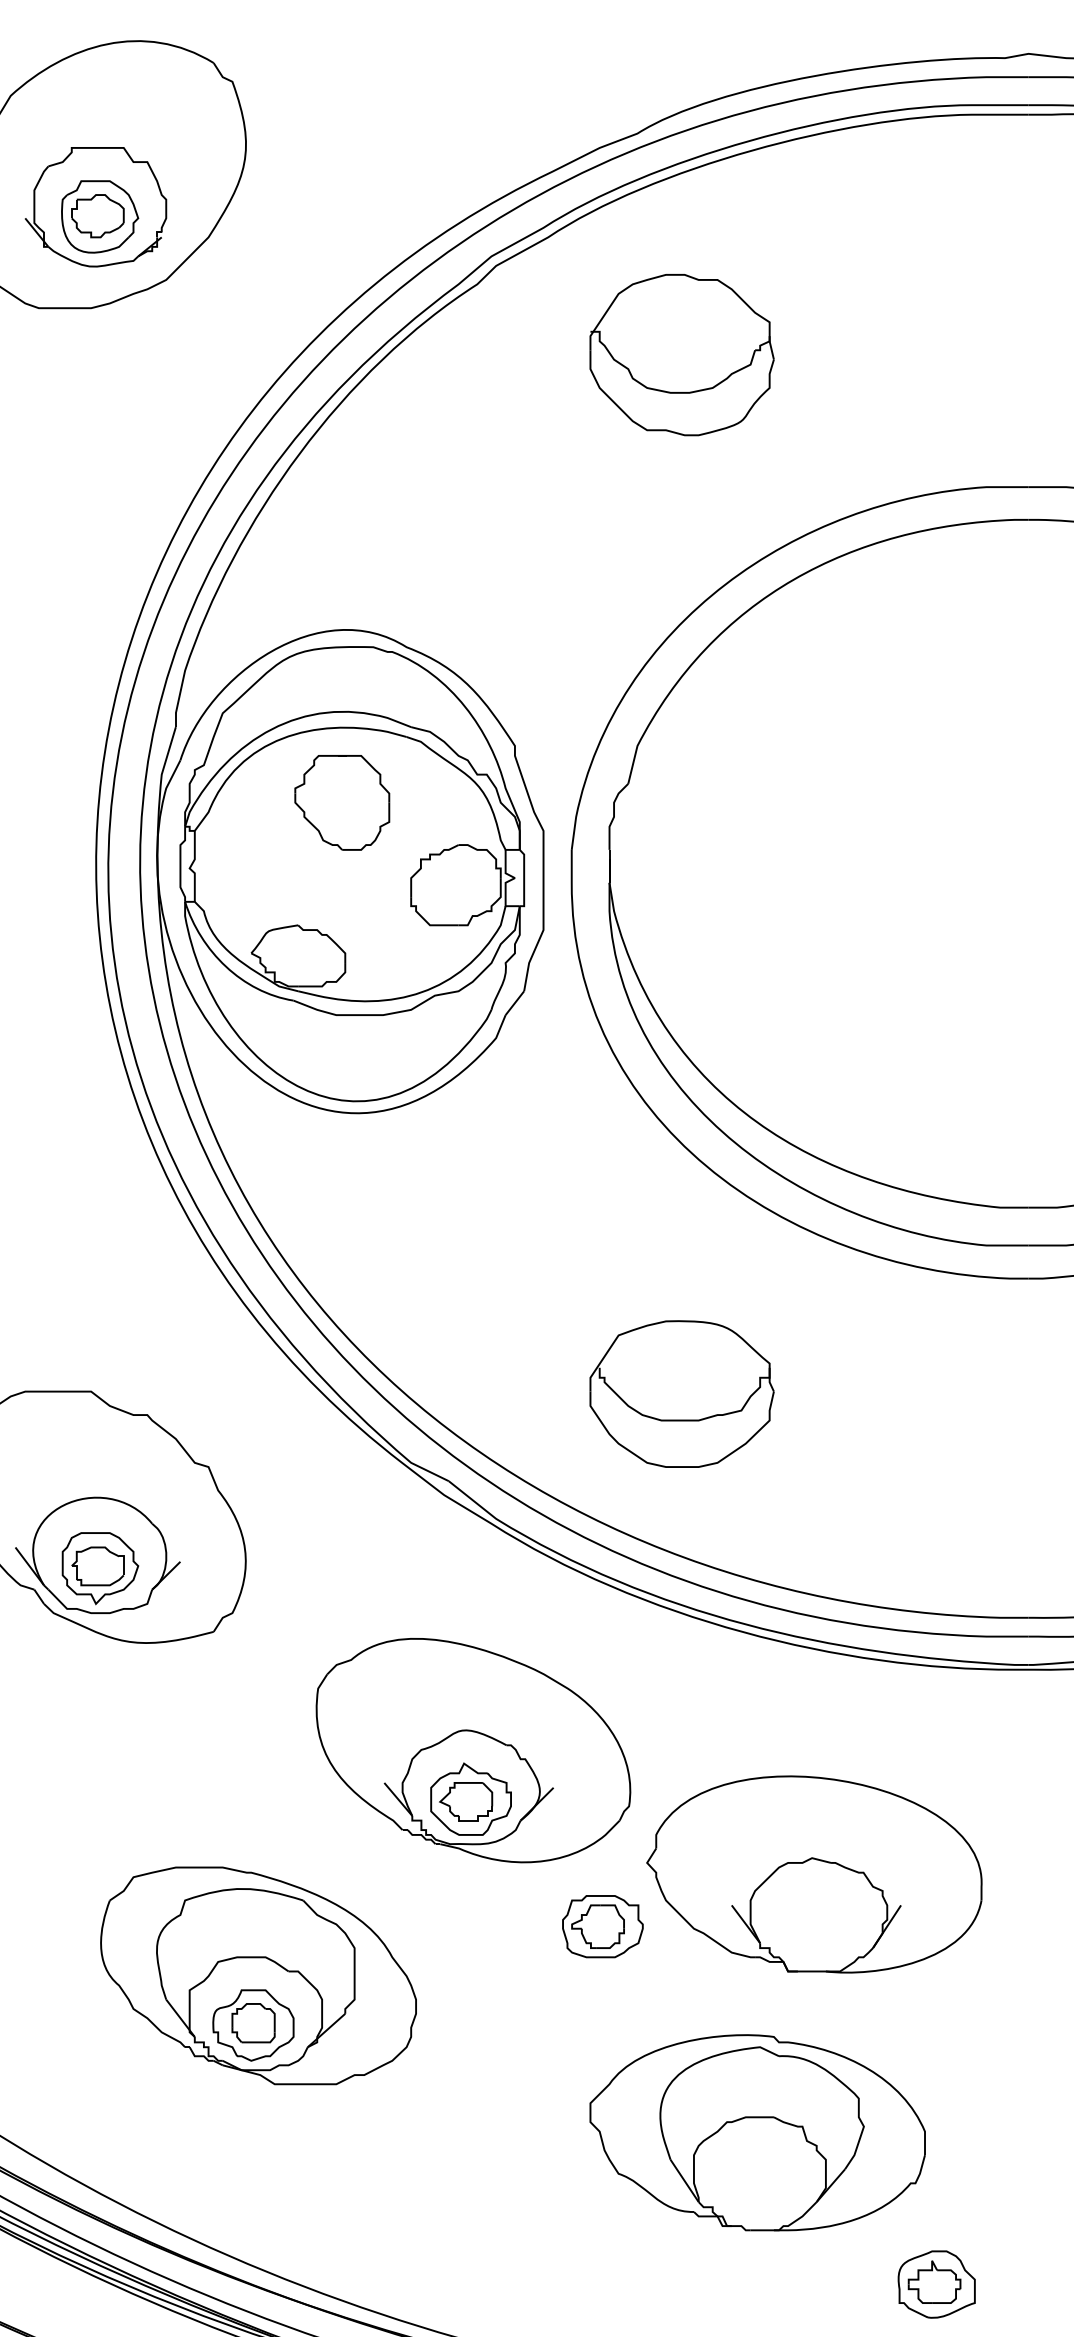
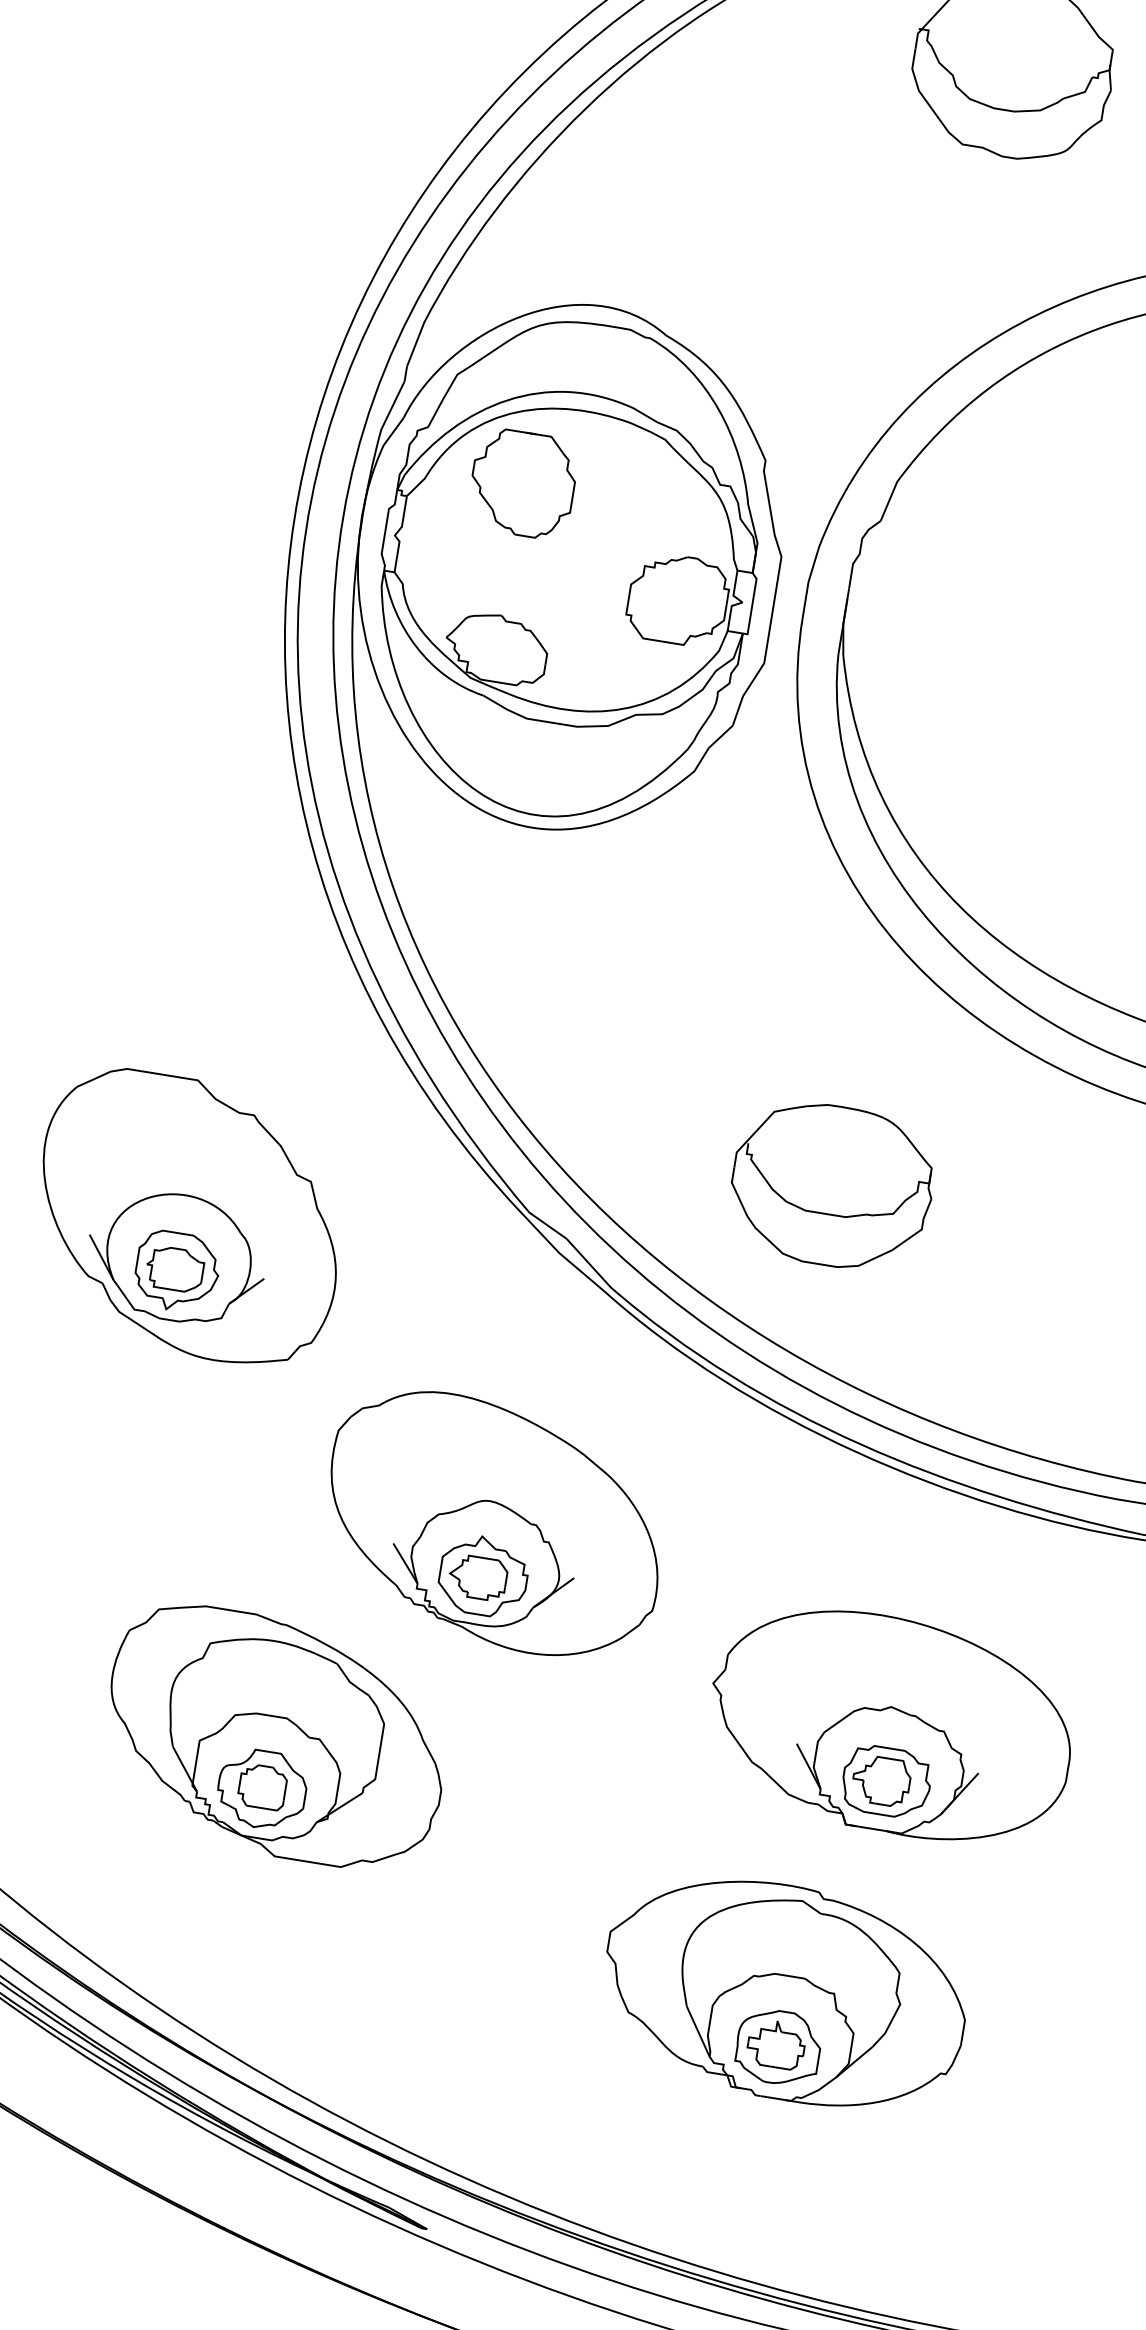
part: (342, 802) -> (523, 483), moved
part: (473, 1750) -> (494, 1524), moved
part: (602, 1926) -> (886, 1781), moved
part: (936, 2284) -> (778, 2047), moved

